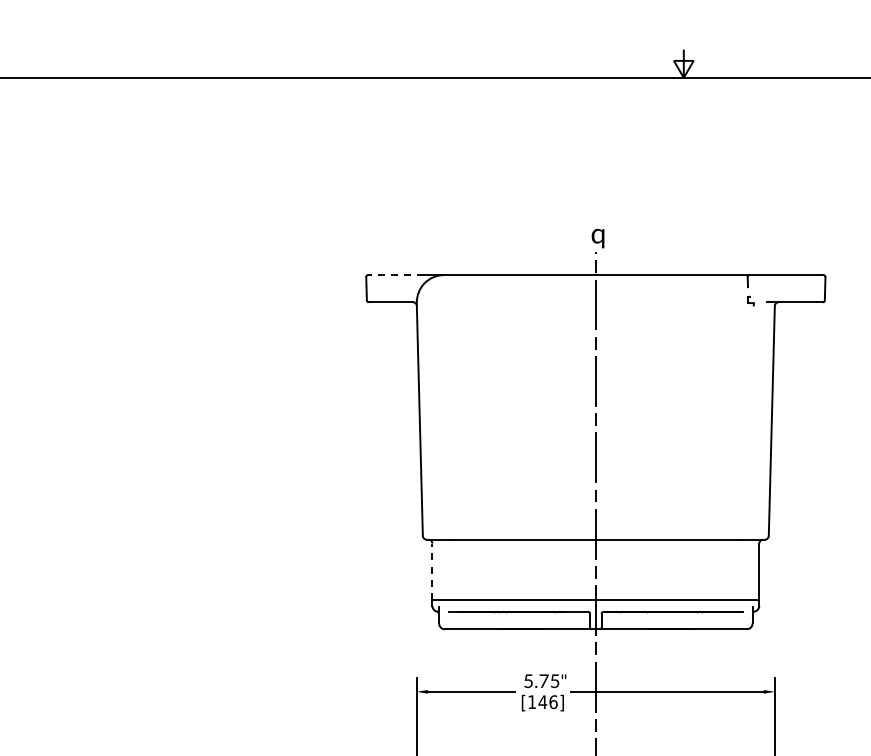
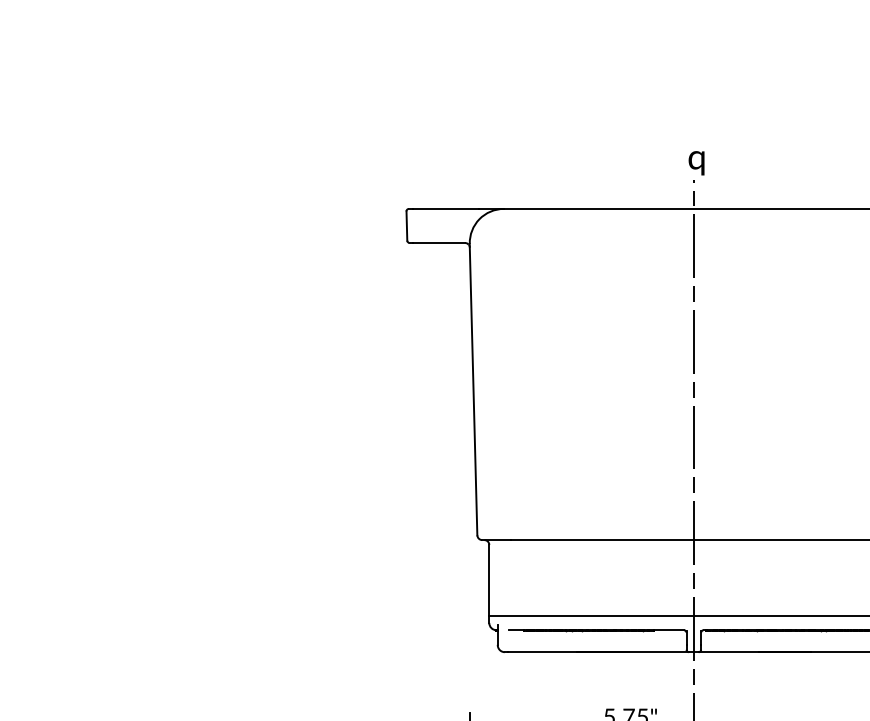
line: (397, 275) -> (445, 209), dashed -> solid
line: (432, 571) -> (489, 579), dashed -> solid

